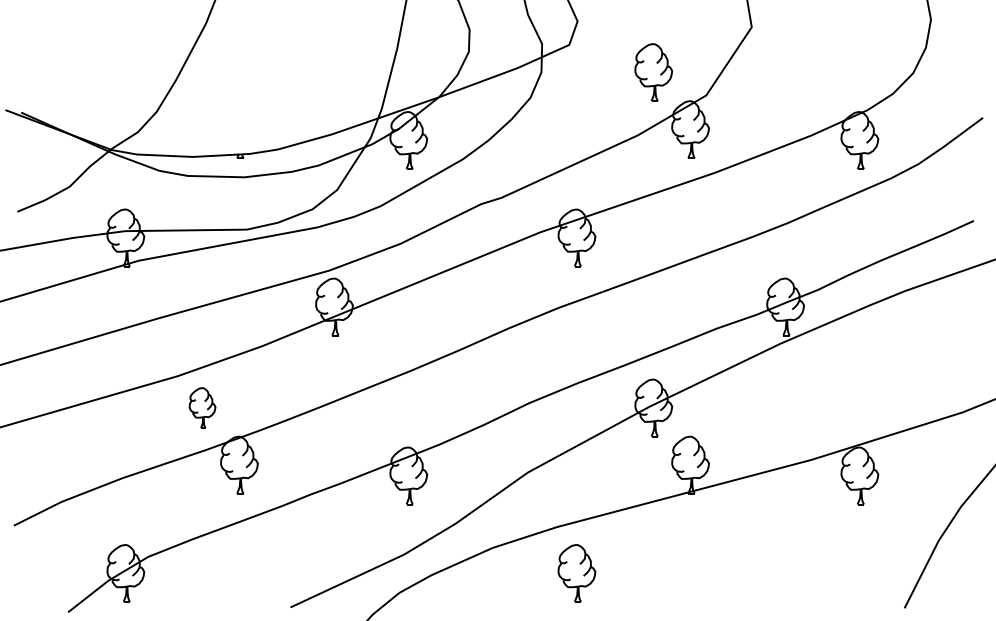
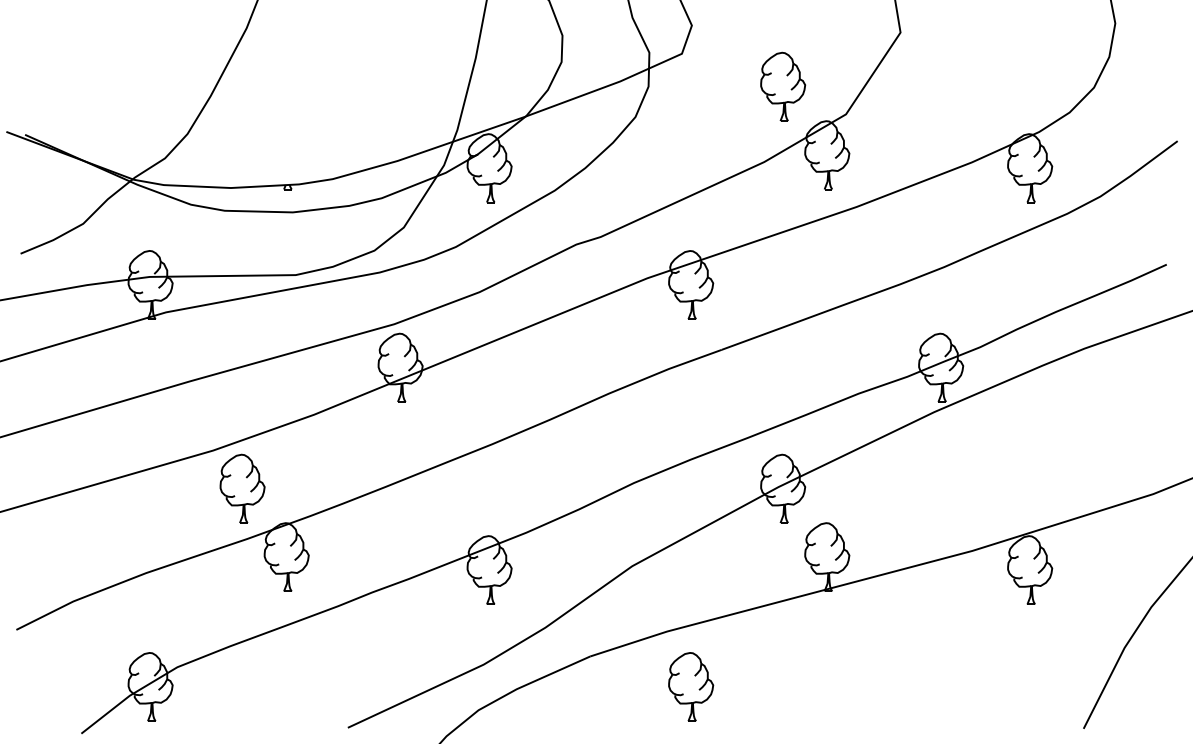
part: (202, 407) -> (242, 488), size x1.43

